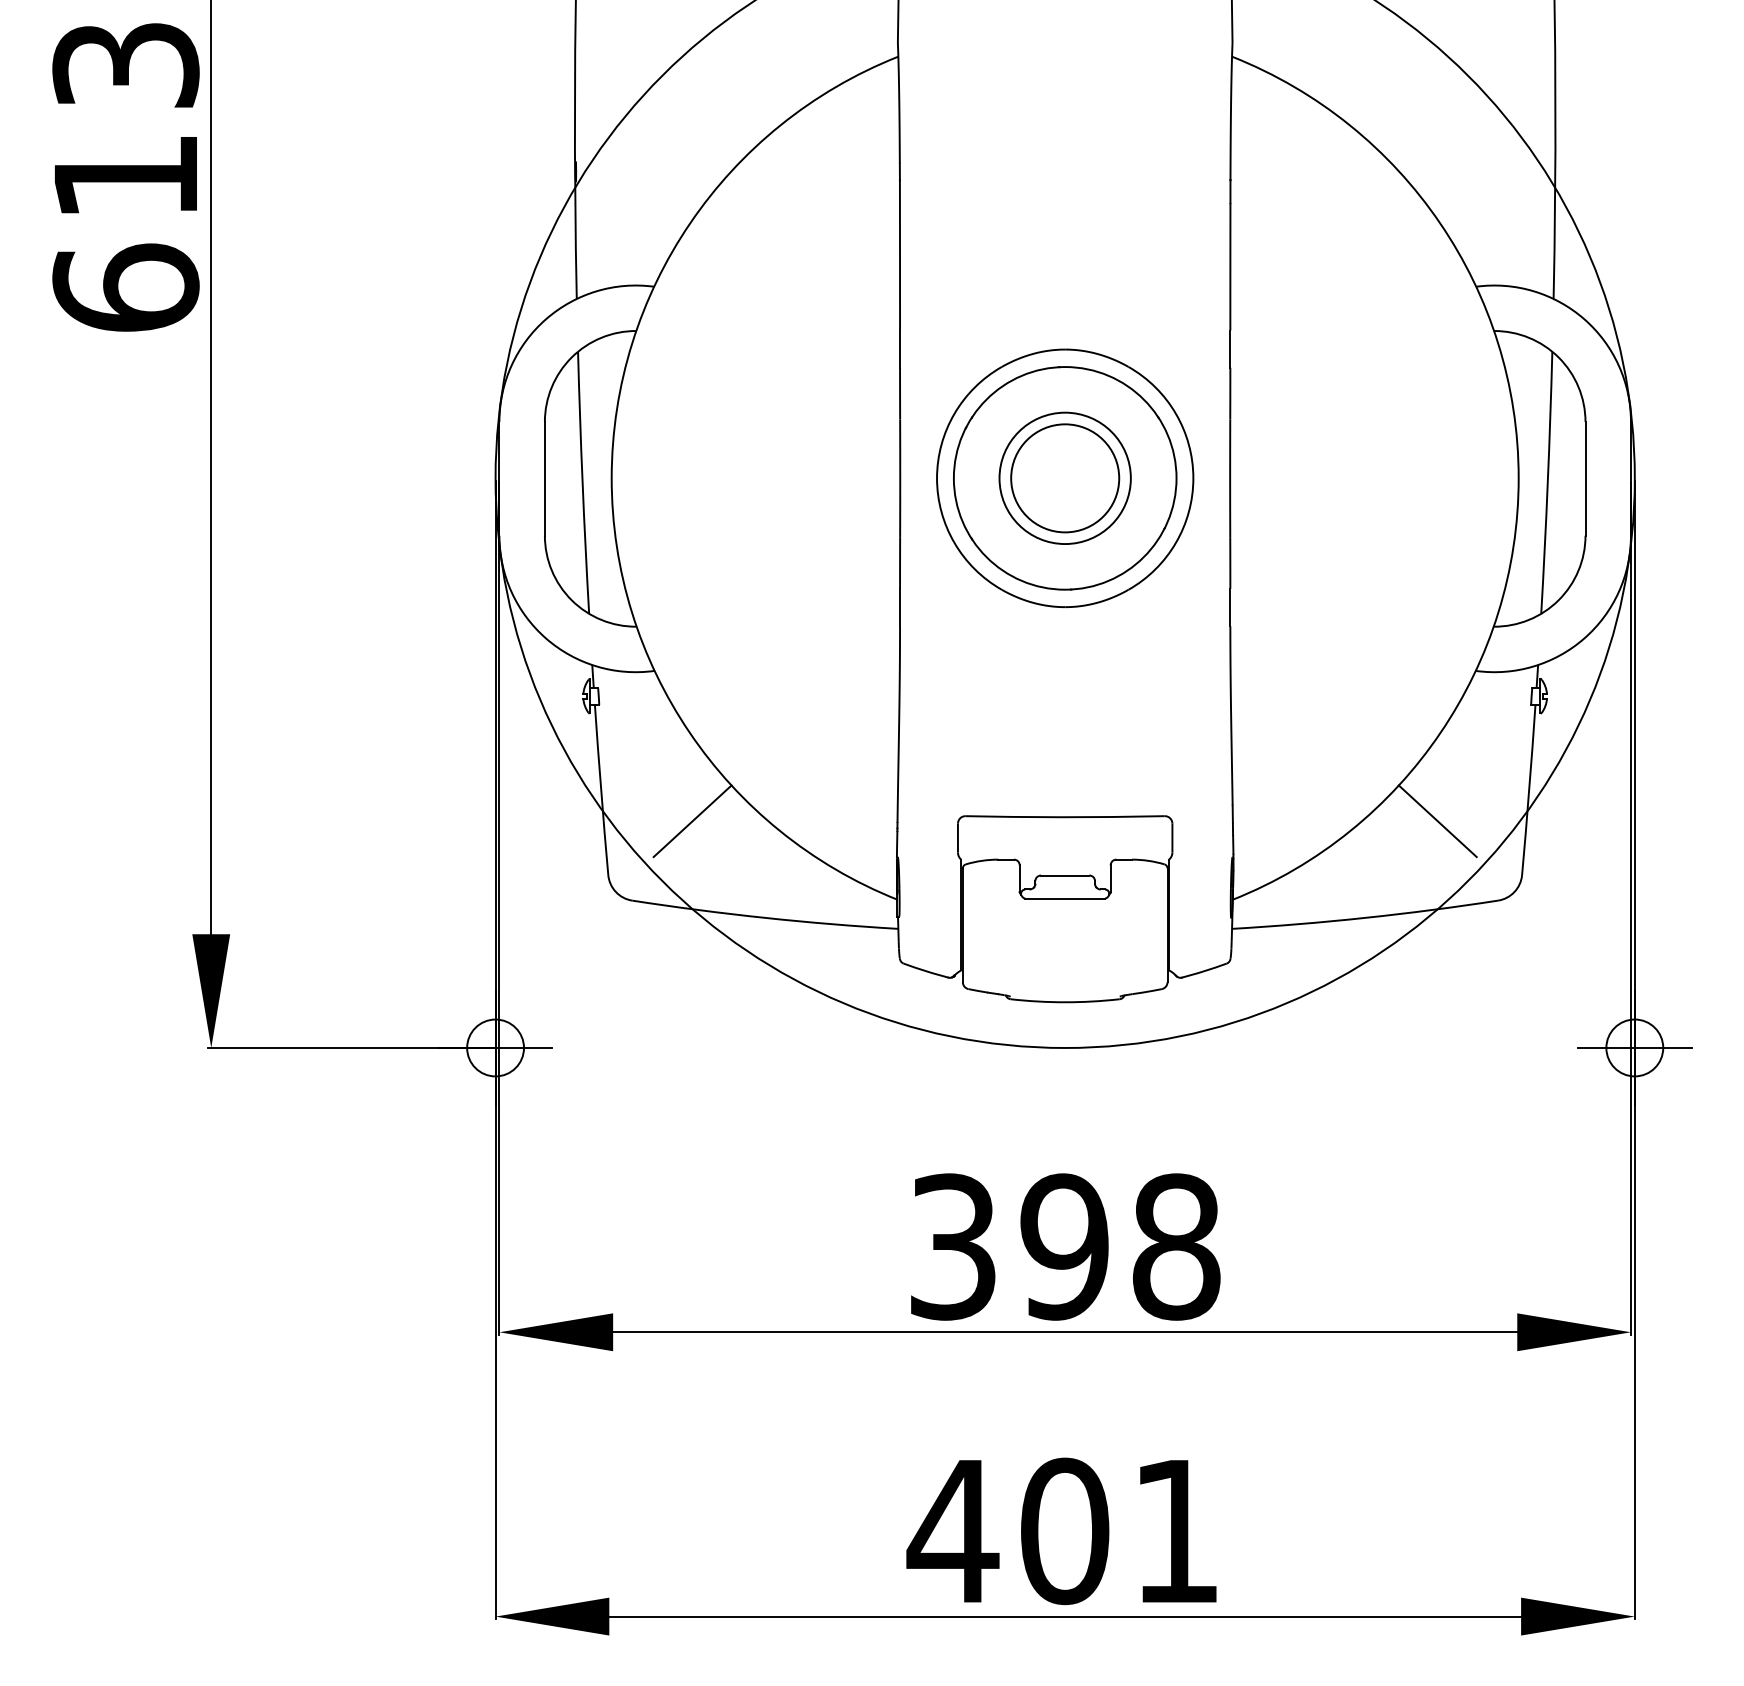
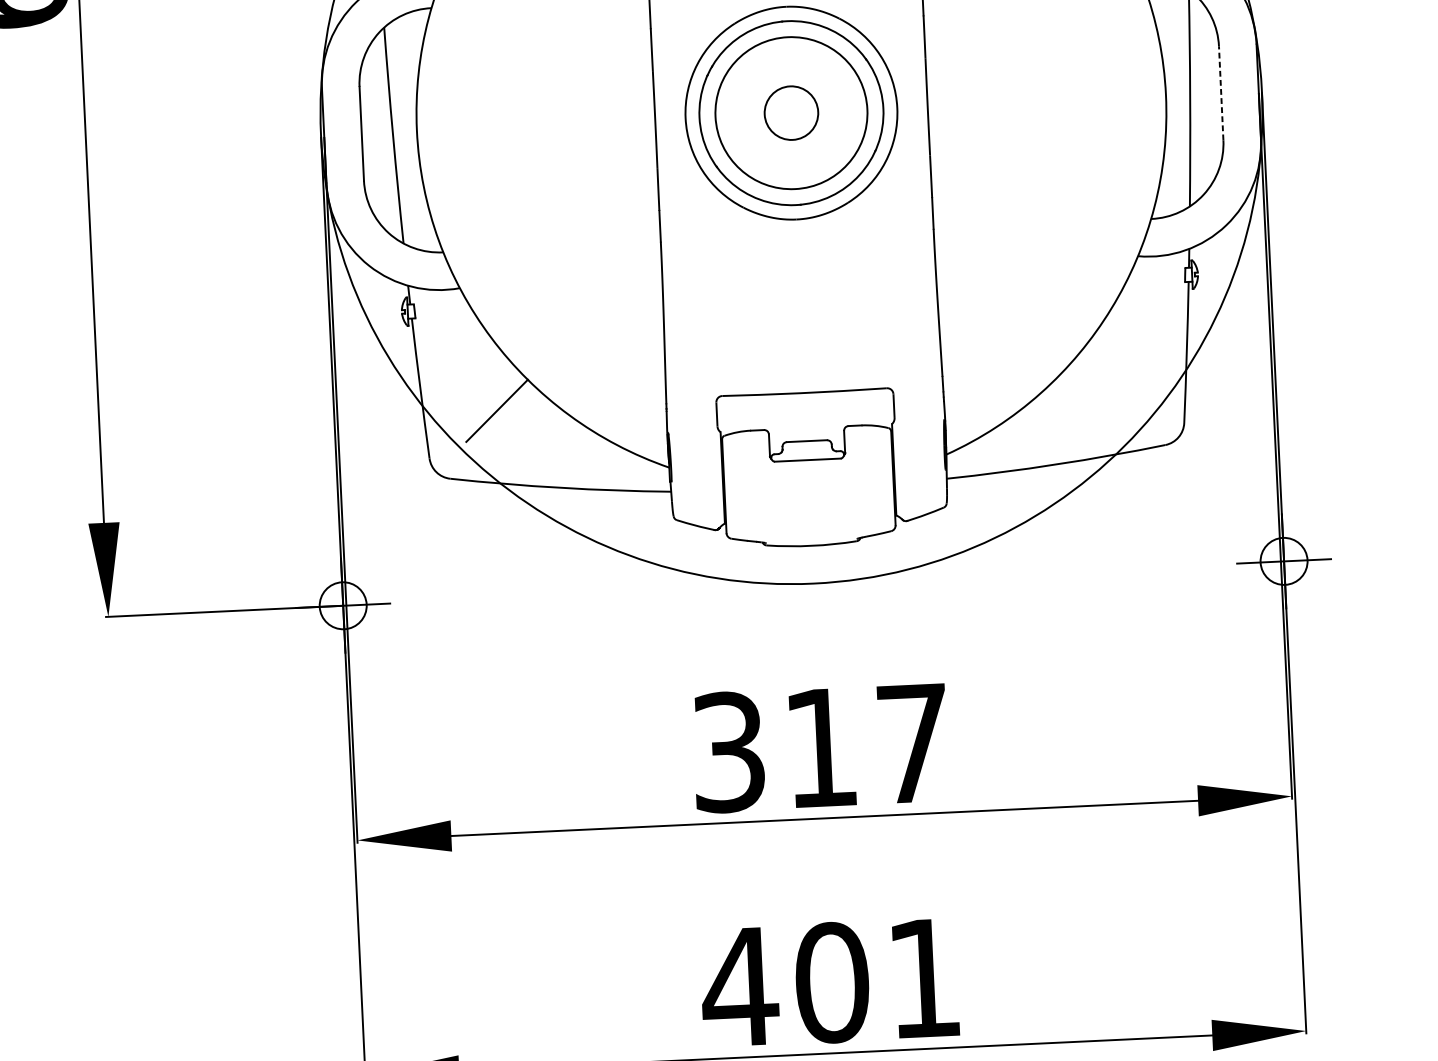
circle: (1064, 478) -> (790, 113), size x1.4
circle: (1065, 478) -> (791, 113), size x0.6
line: (1585, 478) -> (1221, 93), solid -> dashed
line: (1437, 821) -> (1112, 382), removed
text: (1120, 1246) -> (867, 745), 398 -> 317

